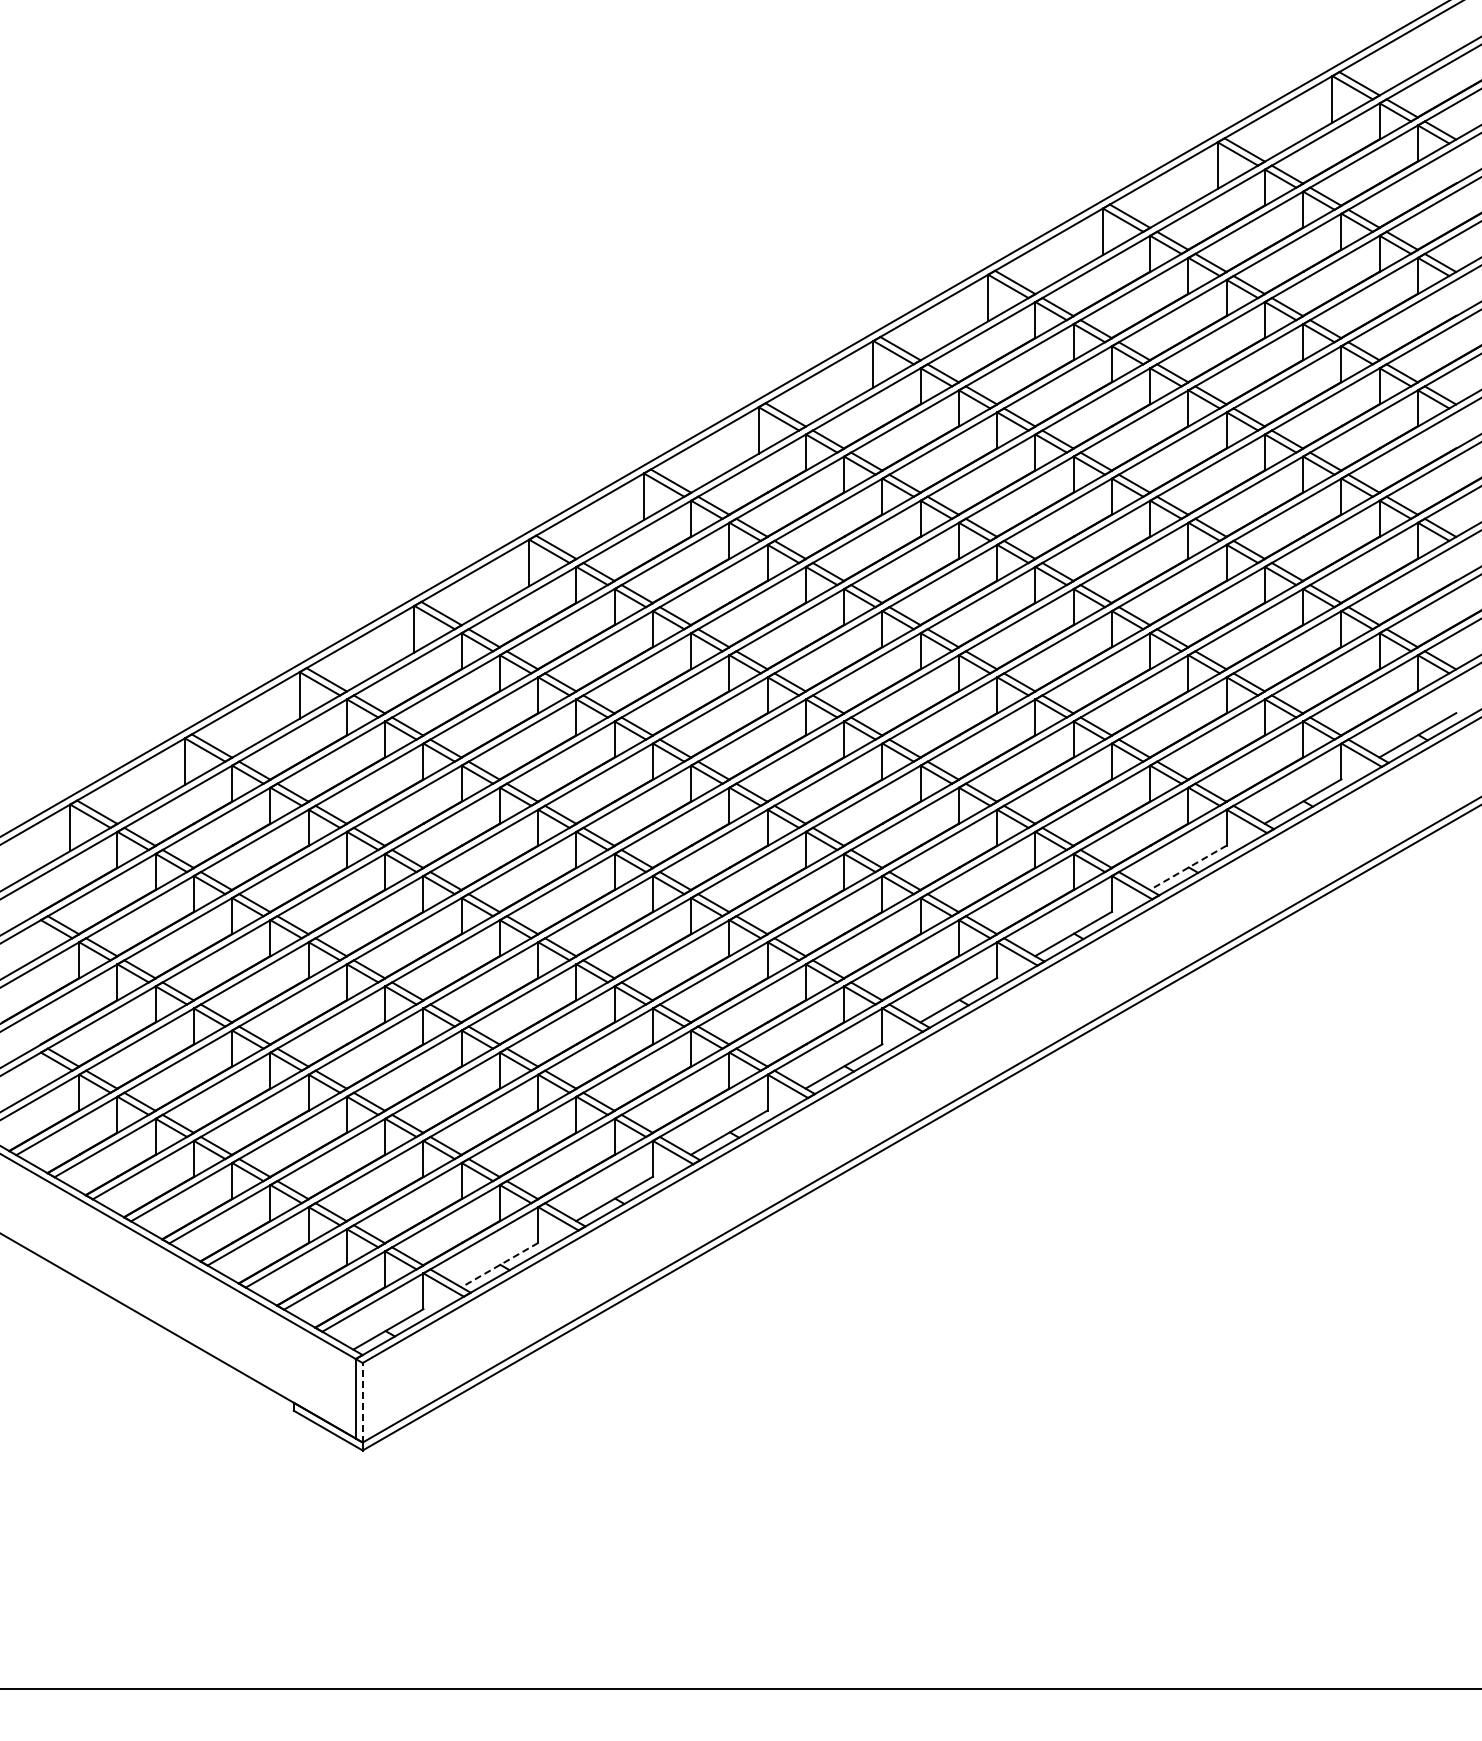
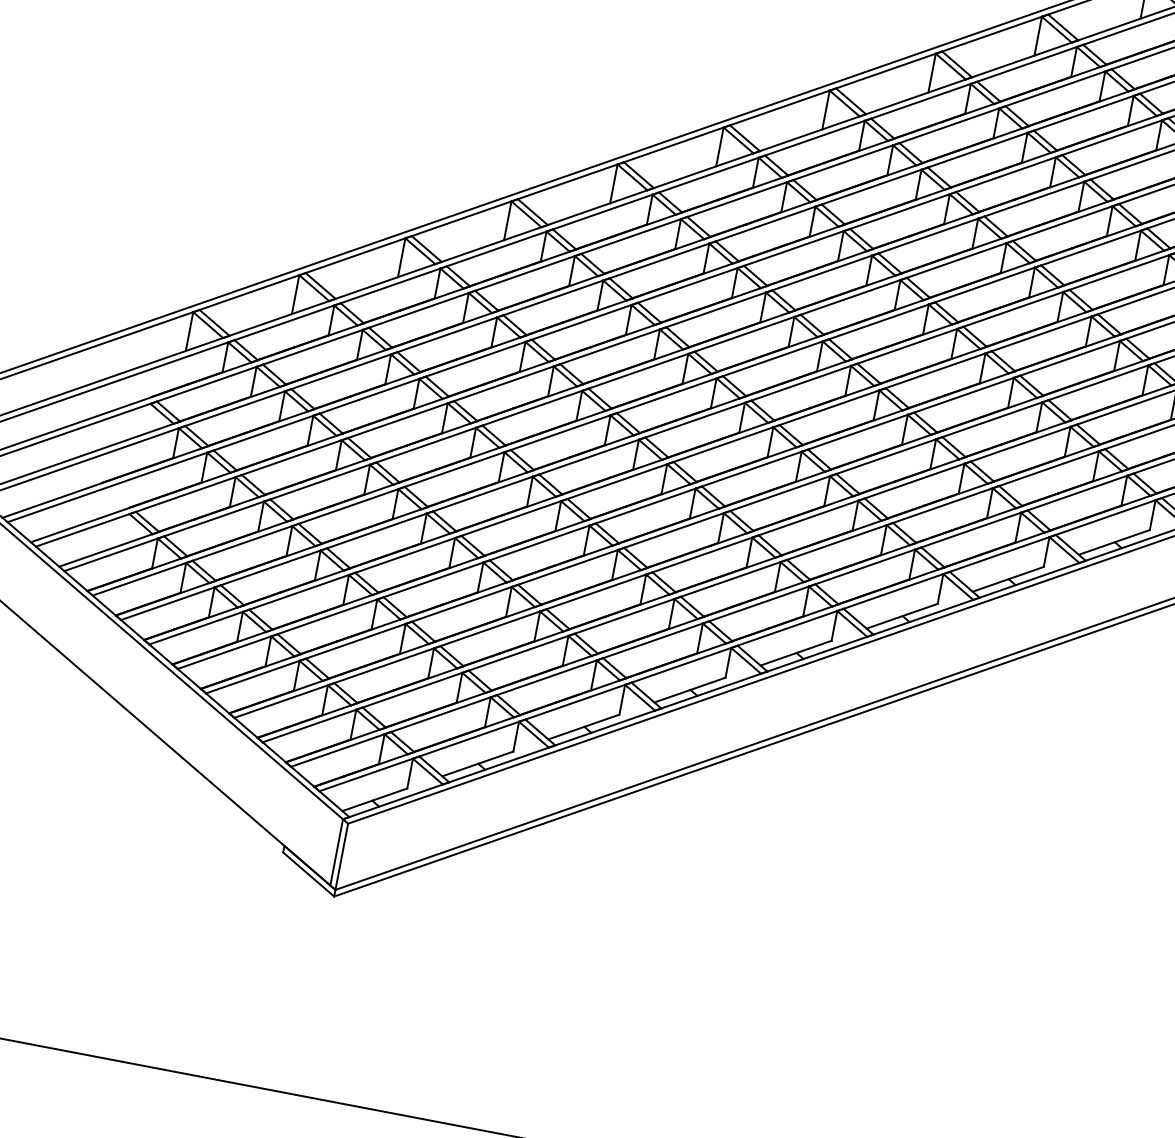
line: (1187, 868) -> (1113, 542), dashed -> solid
line: (499, 1265) -> (477, 764), dashed -> solid
line: (362, 1402) -> (341, 856), dashed -> solid

